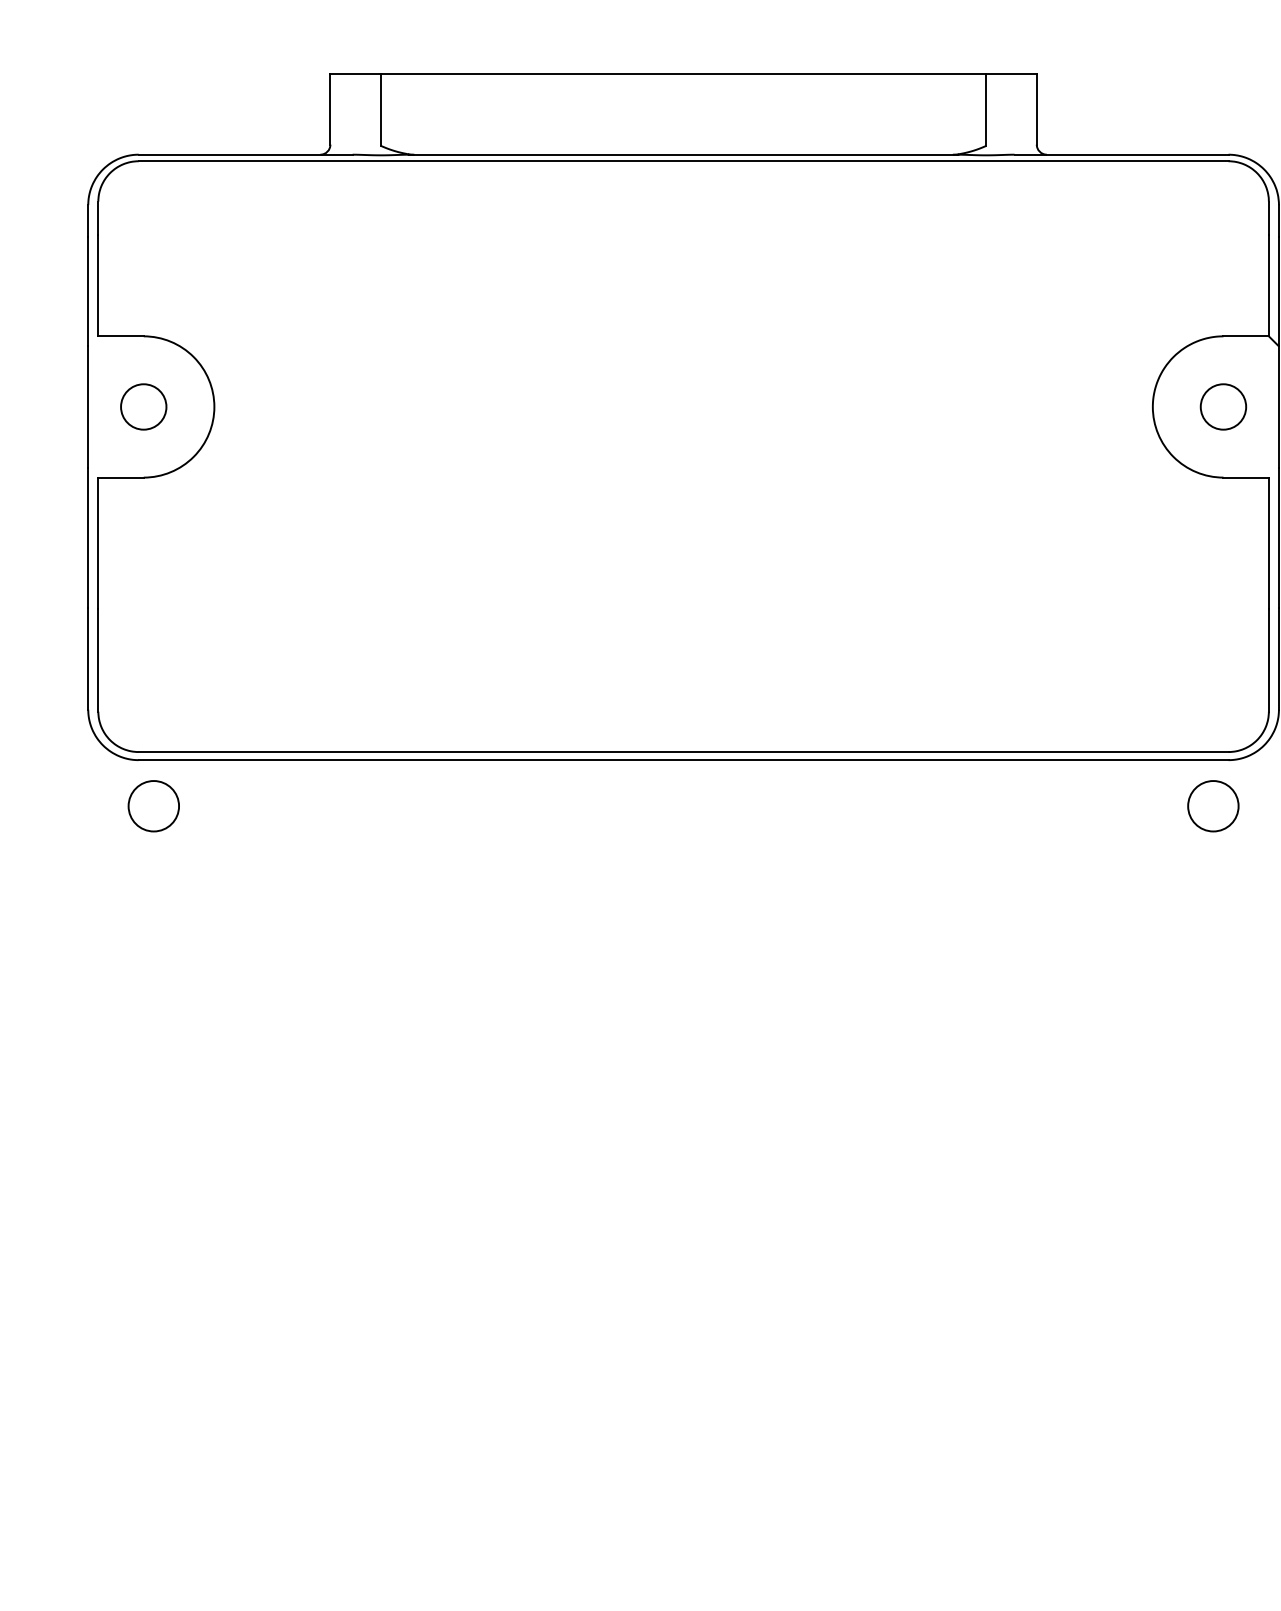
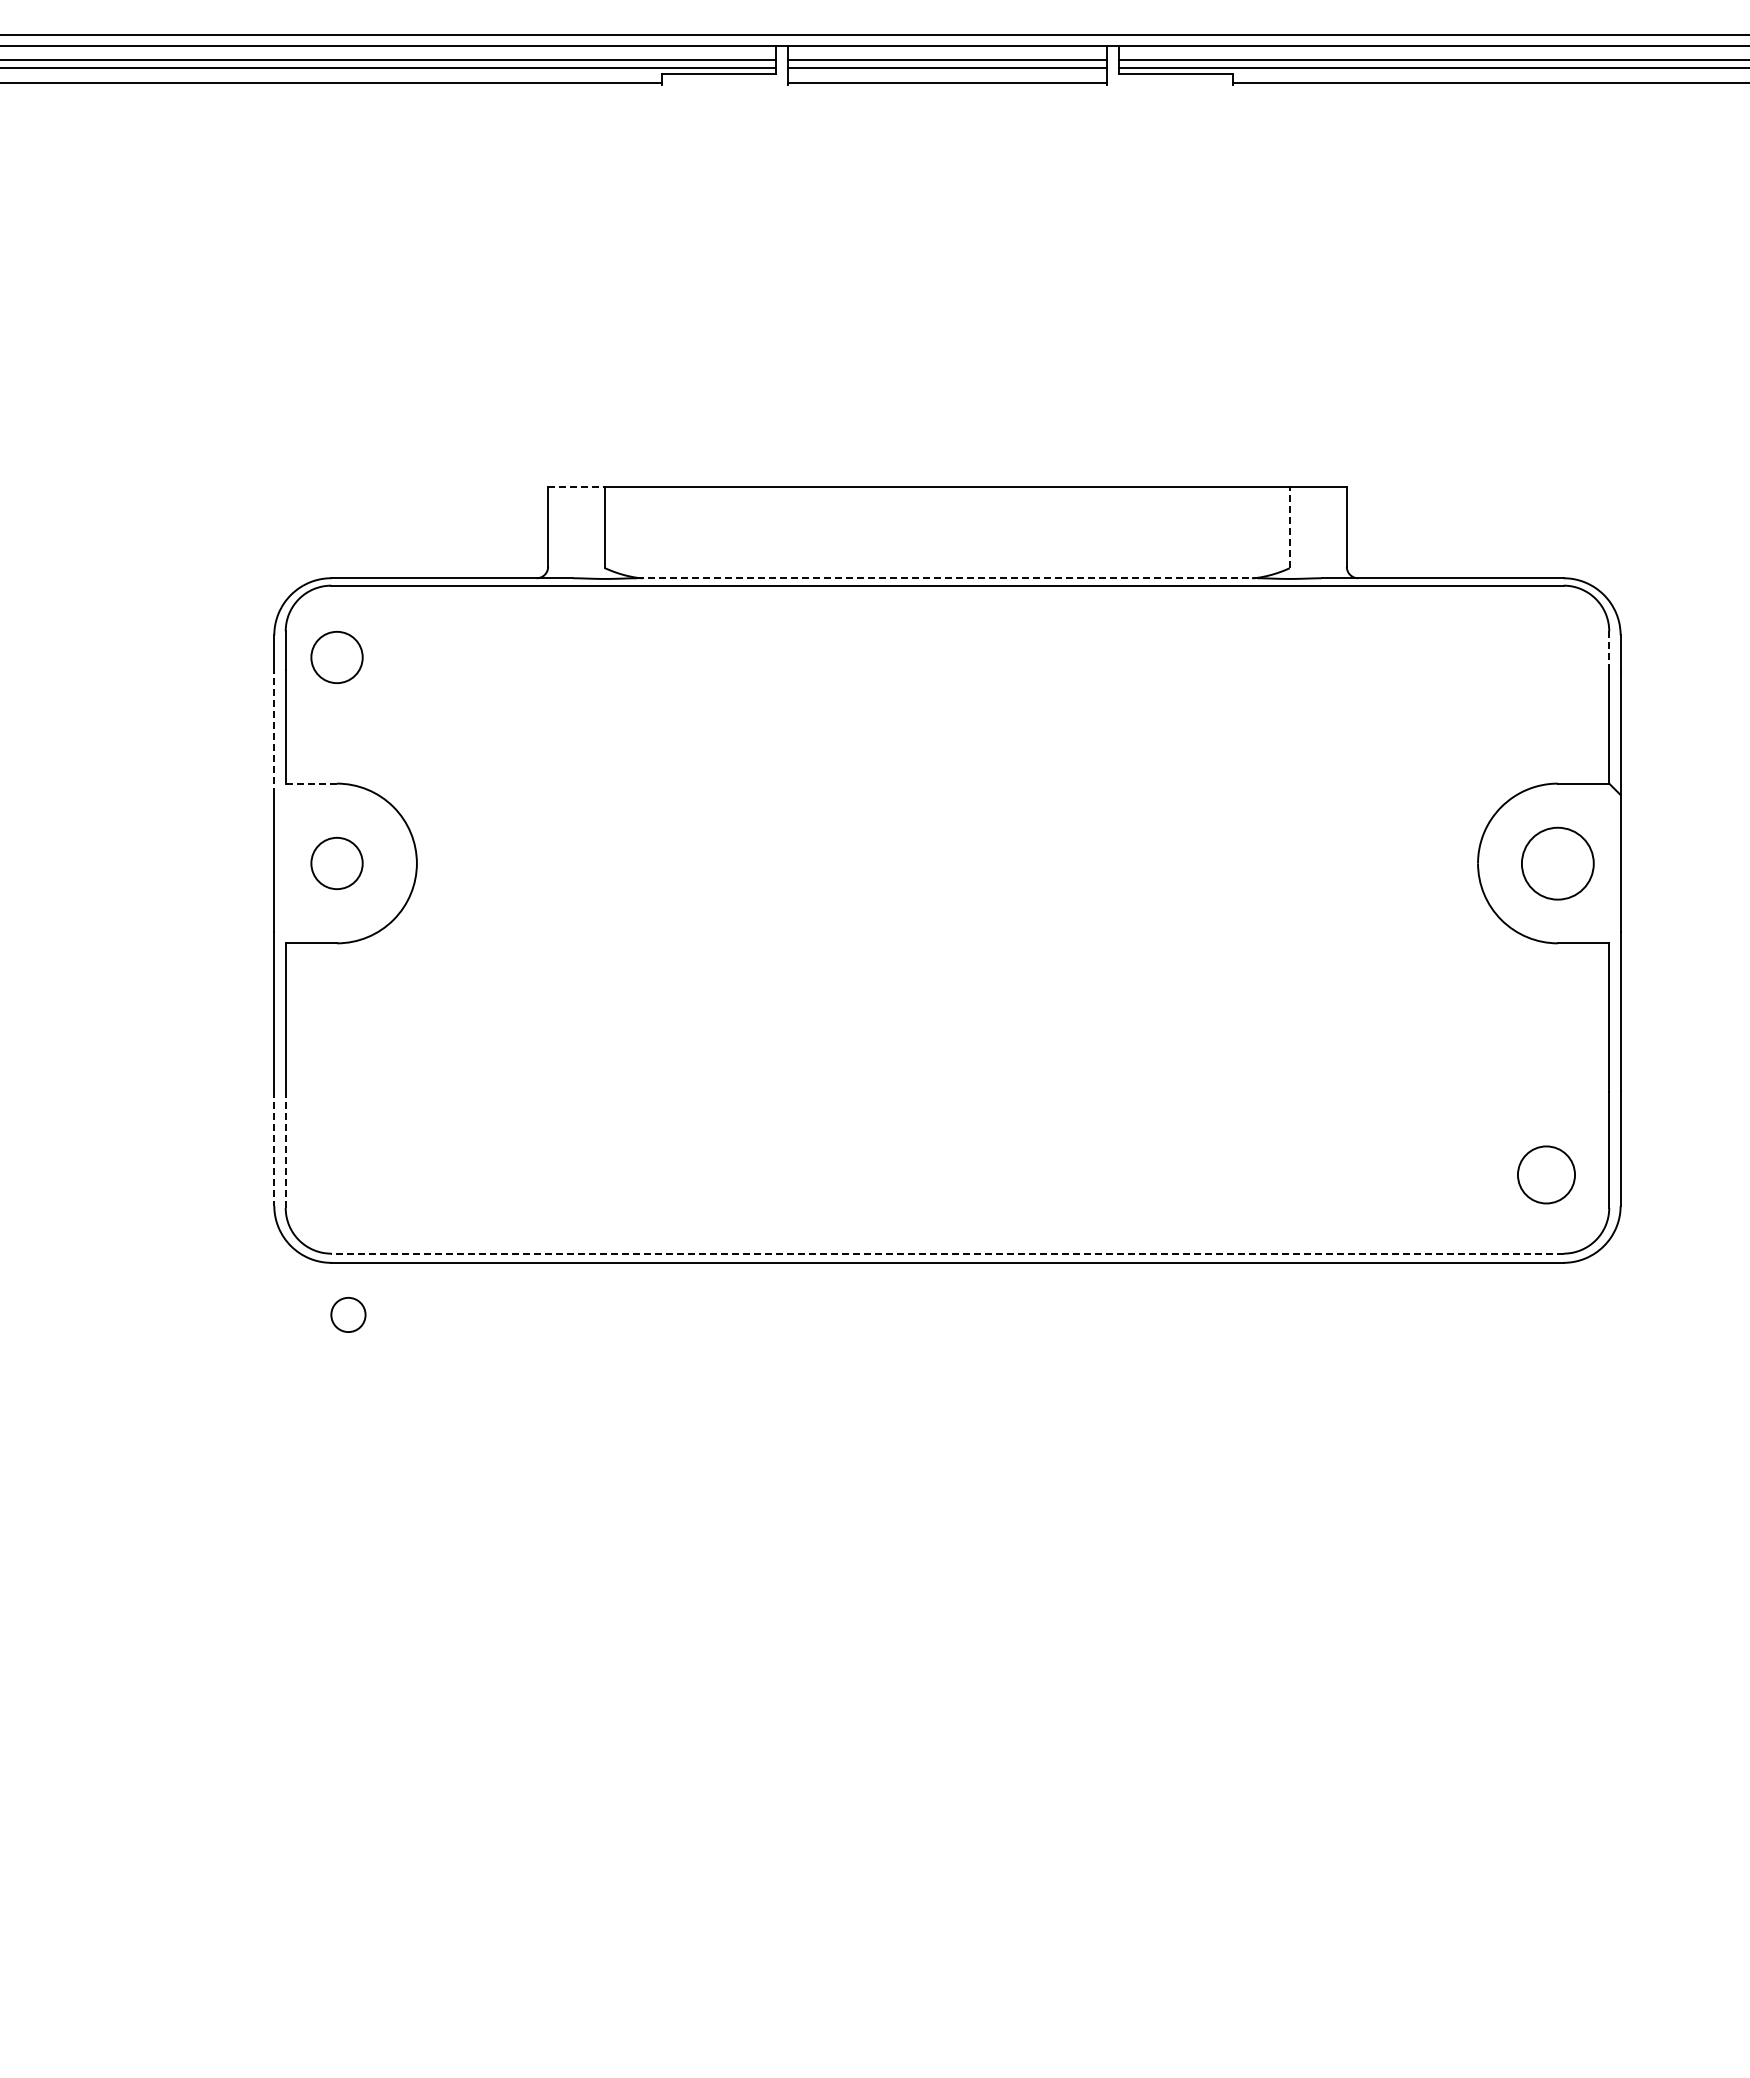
line: (355, 73) -> (576, 486), solid -> dashed
line: (986, 109) -> (1289, 527), solid -> dashed
line: (683, 154) -> (947, 578), solid -> dashed
line: (1269, 218) -> (1609, 650), solid -> dashed
circle: (143, 223) -> (336, 656), added
line: (88, 292) -> (274, 733), solid -> dashed
line: (121, 336) -> (311, 783), solid -> dashed
circle: (1223, 406) -> (1557, 862), size x1.4
line: (88, 659) -> (274, 1148), solid -> dashed
line: (98, 659) -> (285, 1149), solid -> dashed
line: (682, 751) -> (946, 1253), solid -> dashed
circle: (152, 805) -> (347, 1314), size x0.6
circle: (1213, 805) -> (1546, 1174), moved

